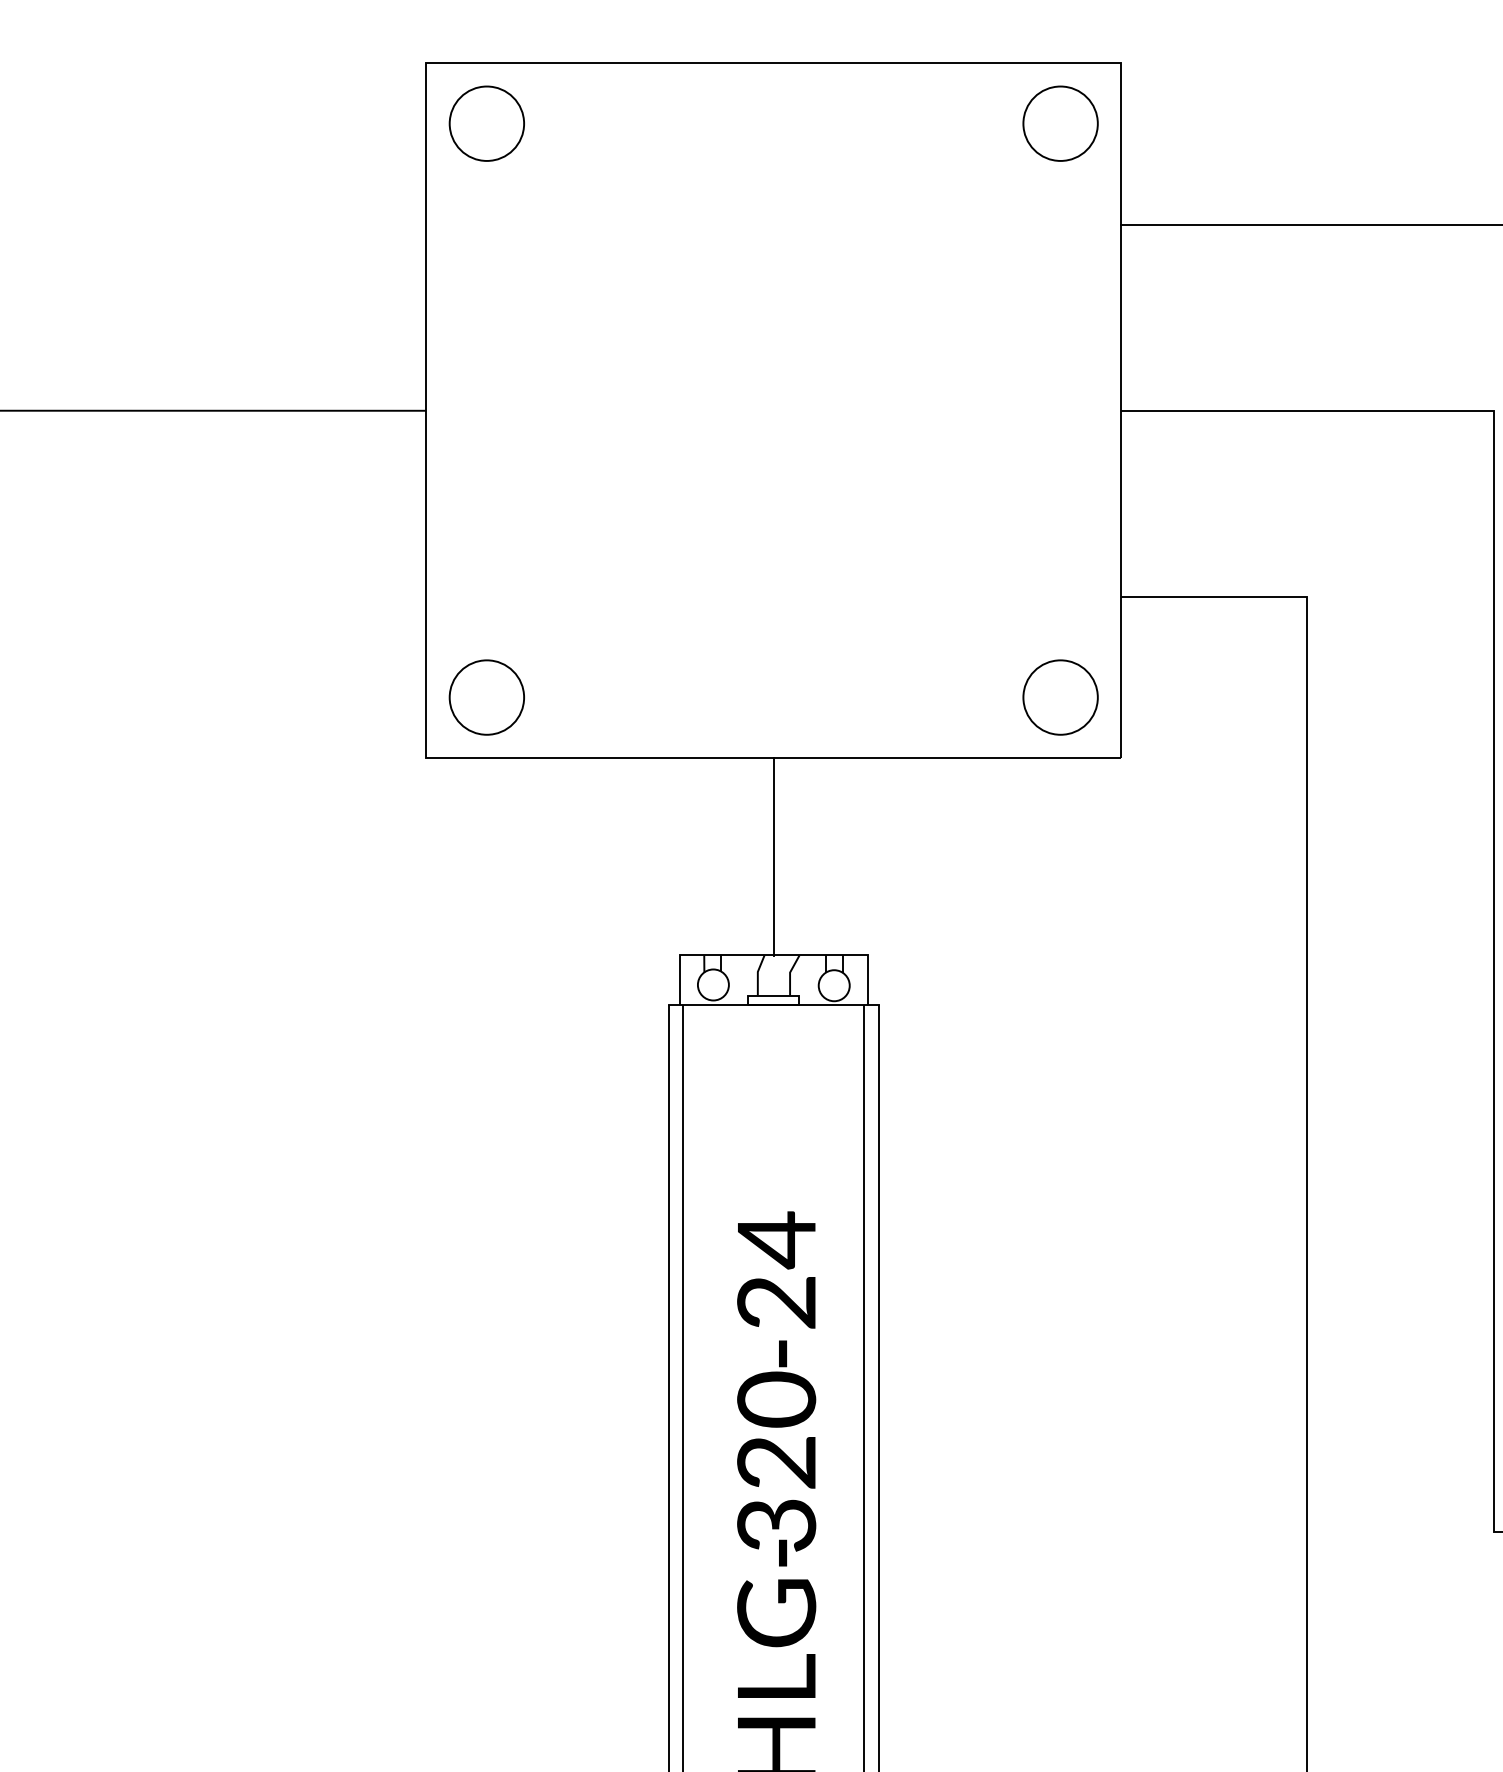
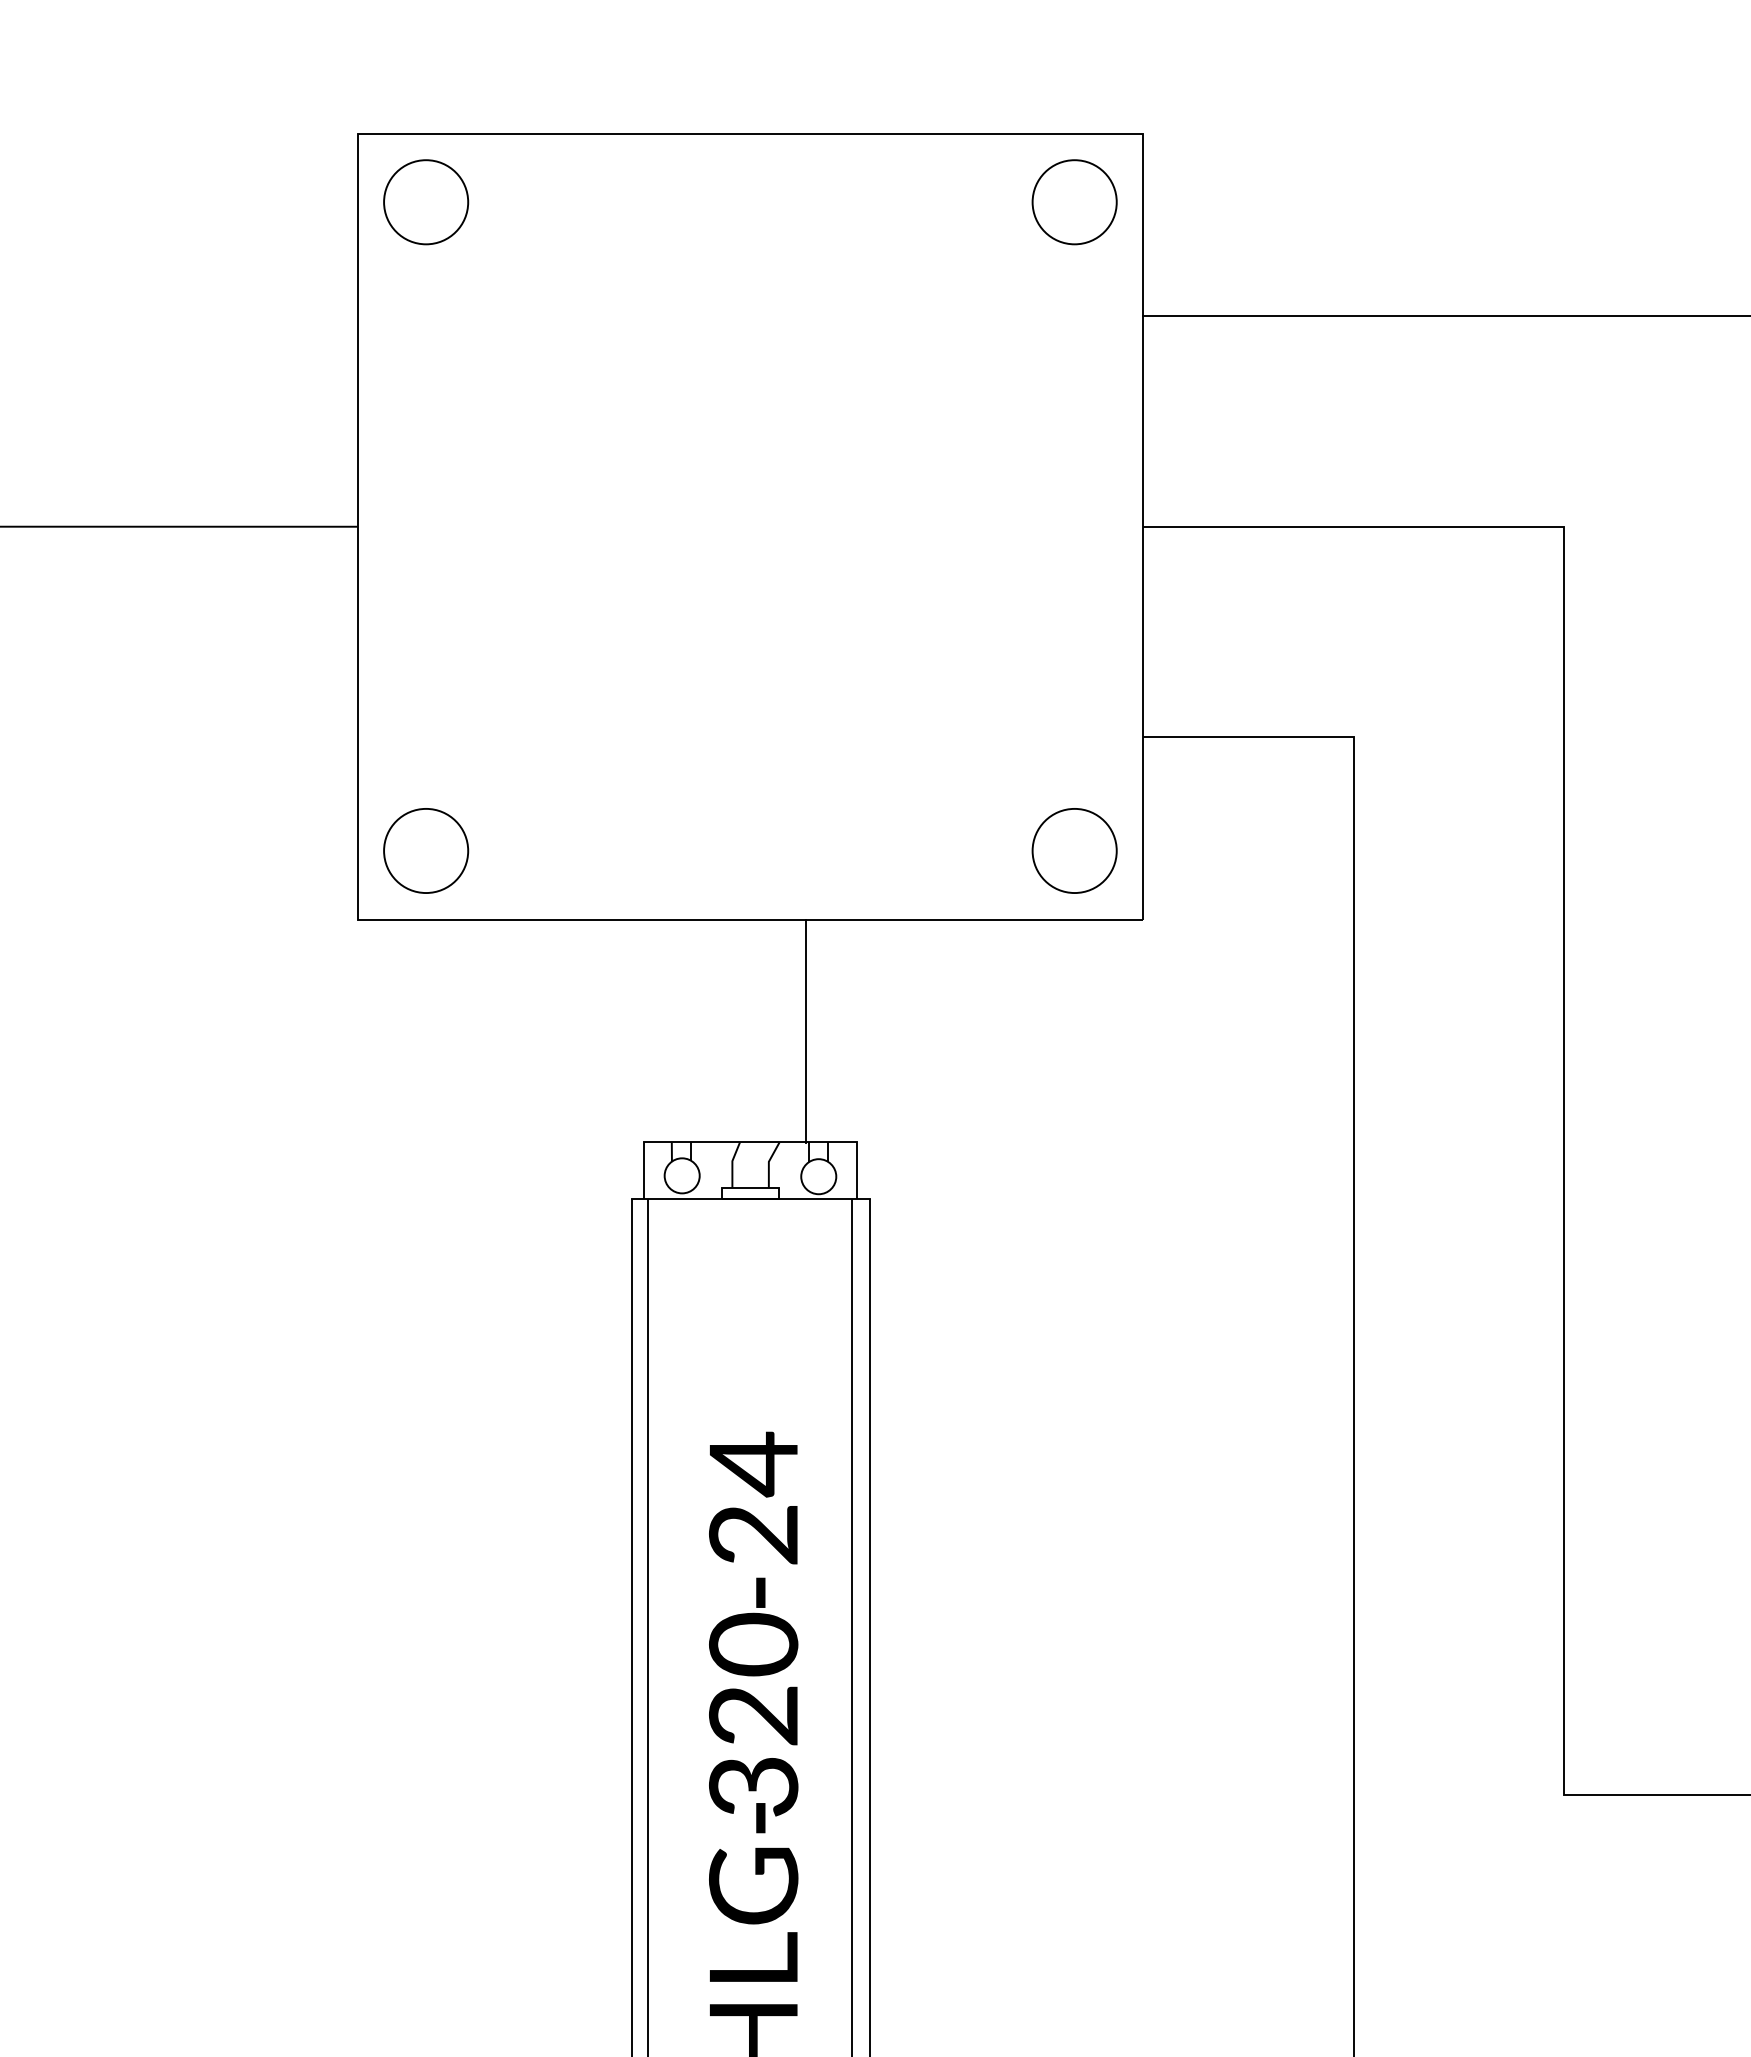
line: (773, 856) -> (806, 1030), moved

